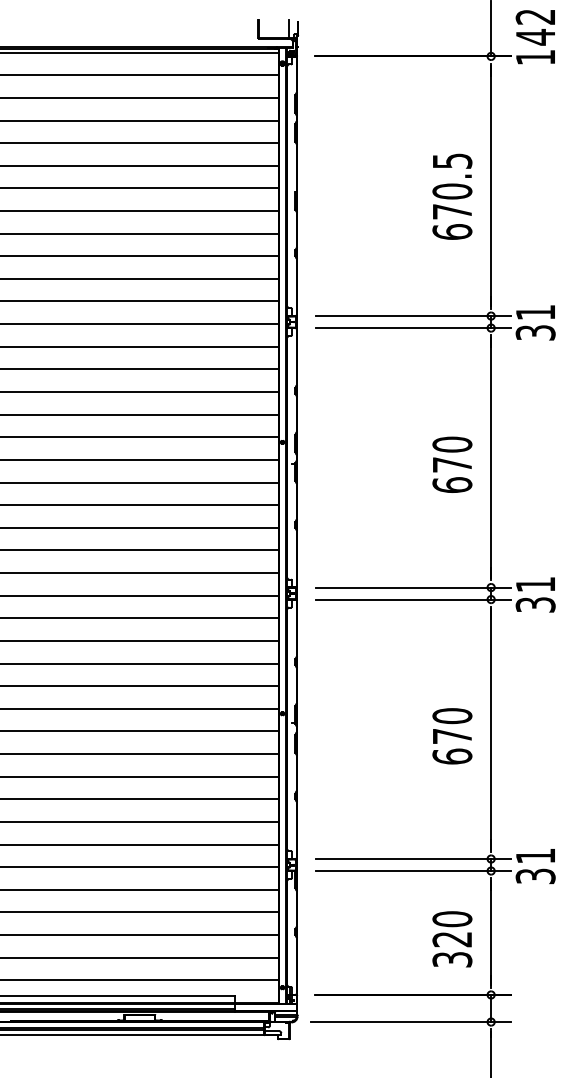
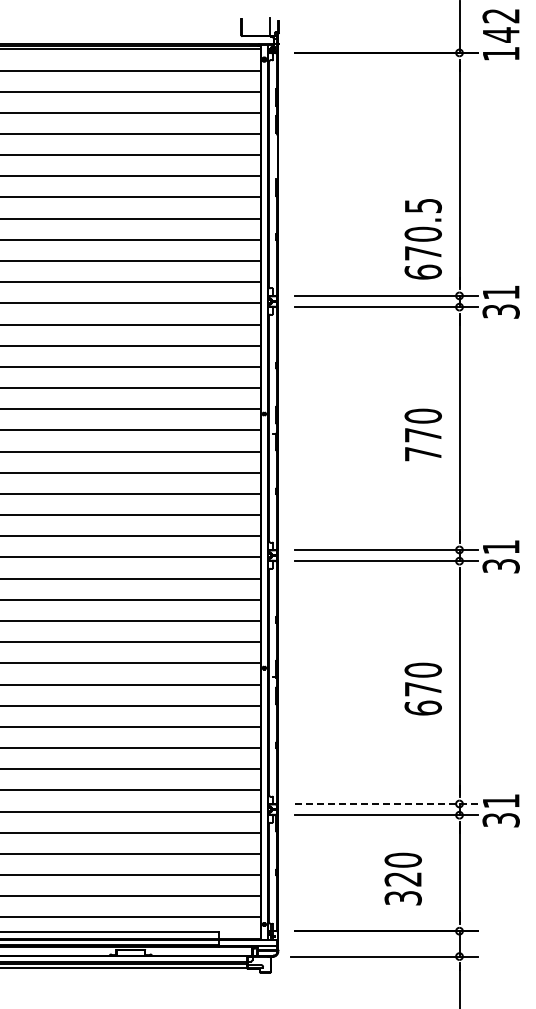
text: (451, 197) -> (422, 239), moved
text: (451, 484) -> (422, 453), 670 -> 770
line: (413, 858) -> (386, 803), solid -> dashed
text: (451, 938) -> (402, 878), moved

